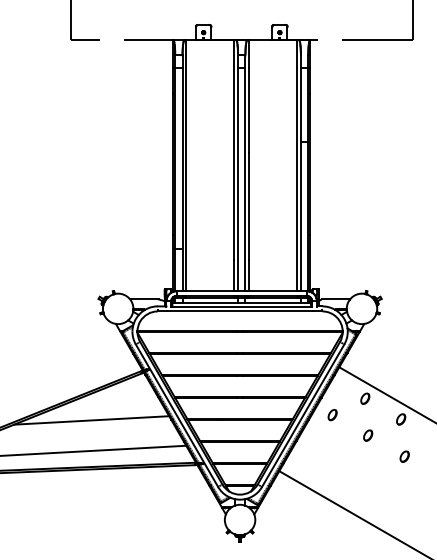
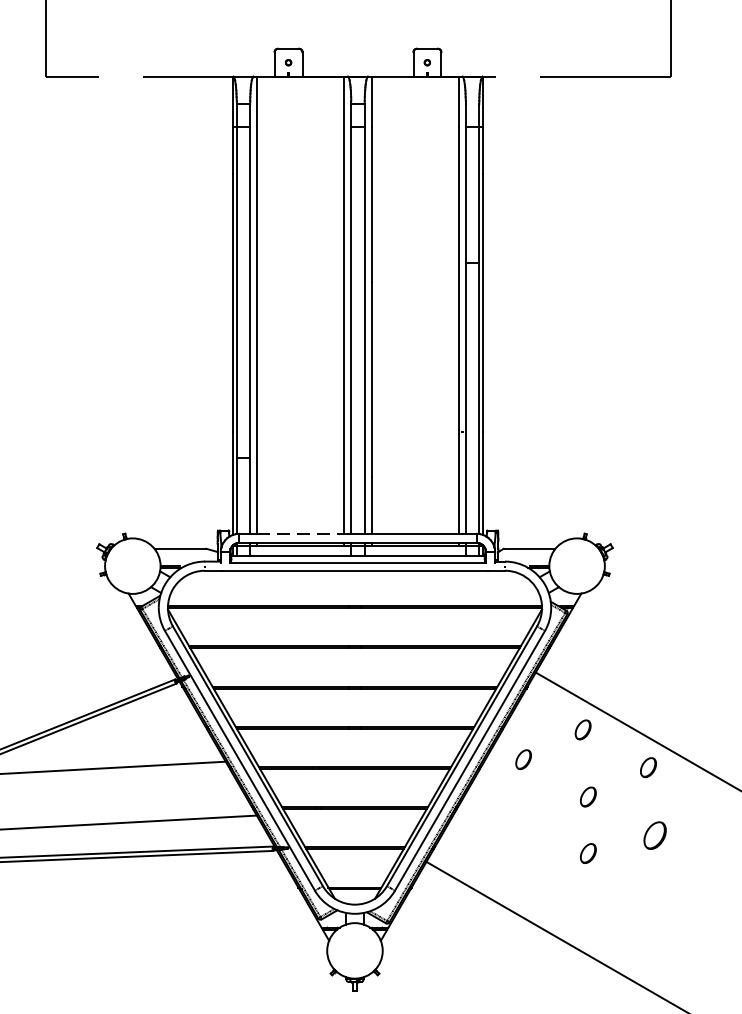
line: (210, 291) -> (301, 534), solid -> dashed
part: (404, 456) -> (654, 835), size x1.4
part: (368, 466) -> (588, 853), added

